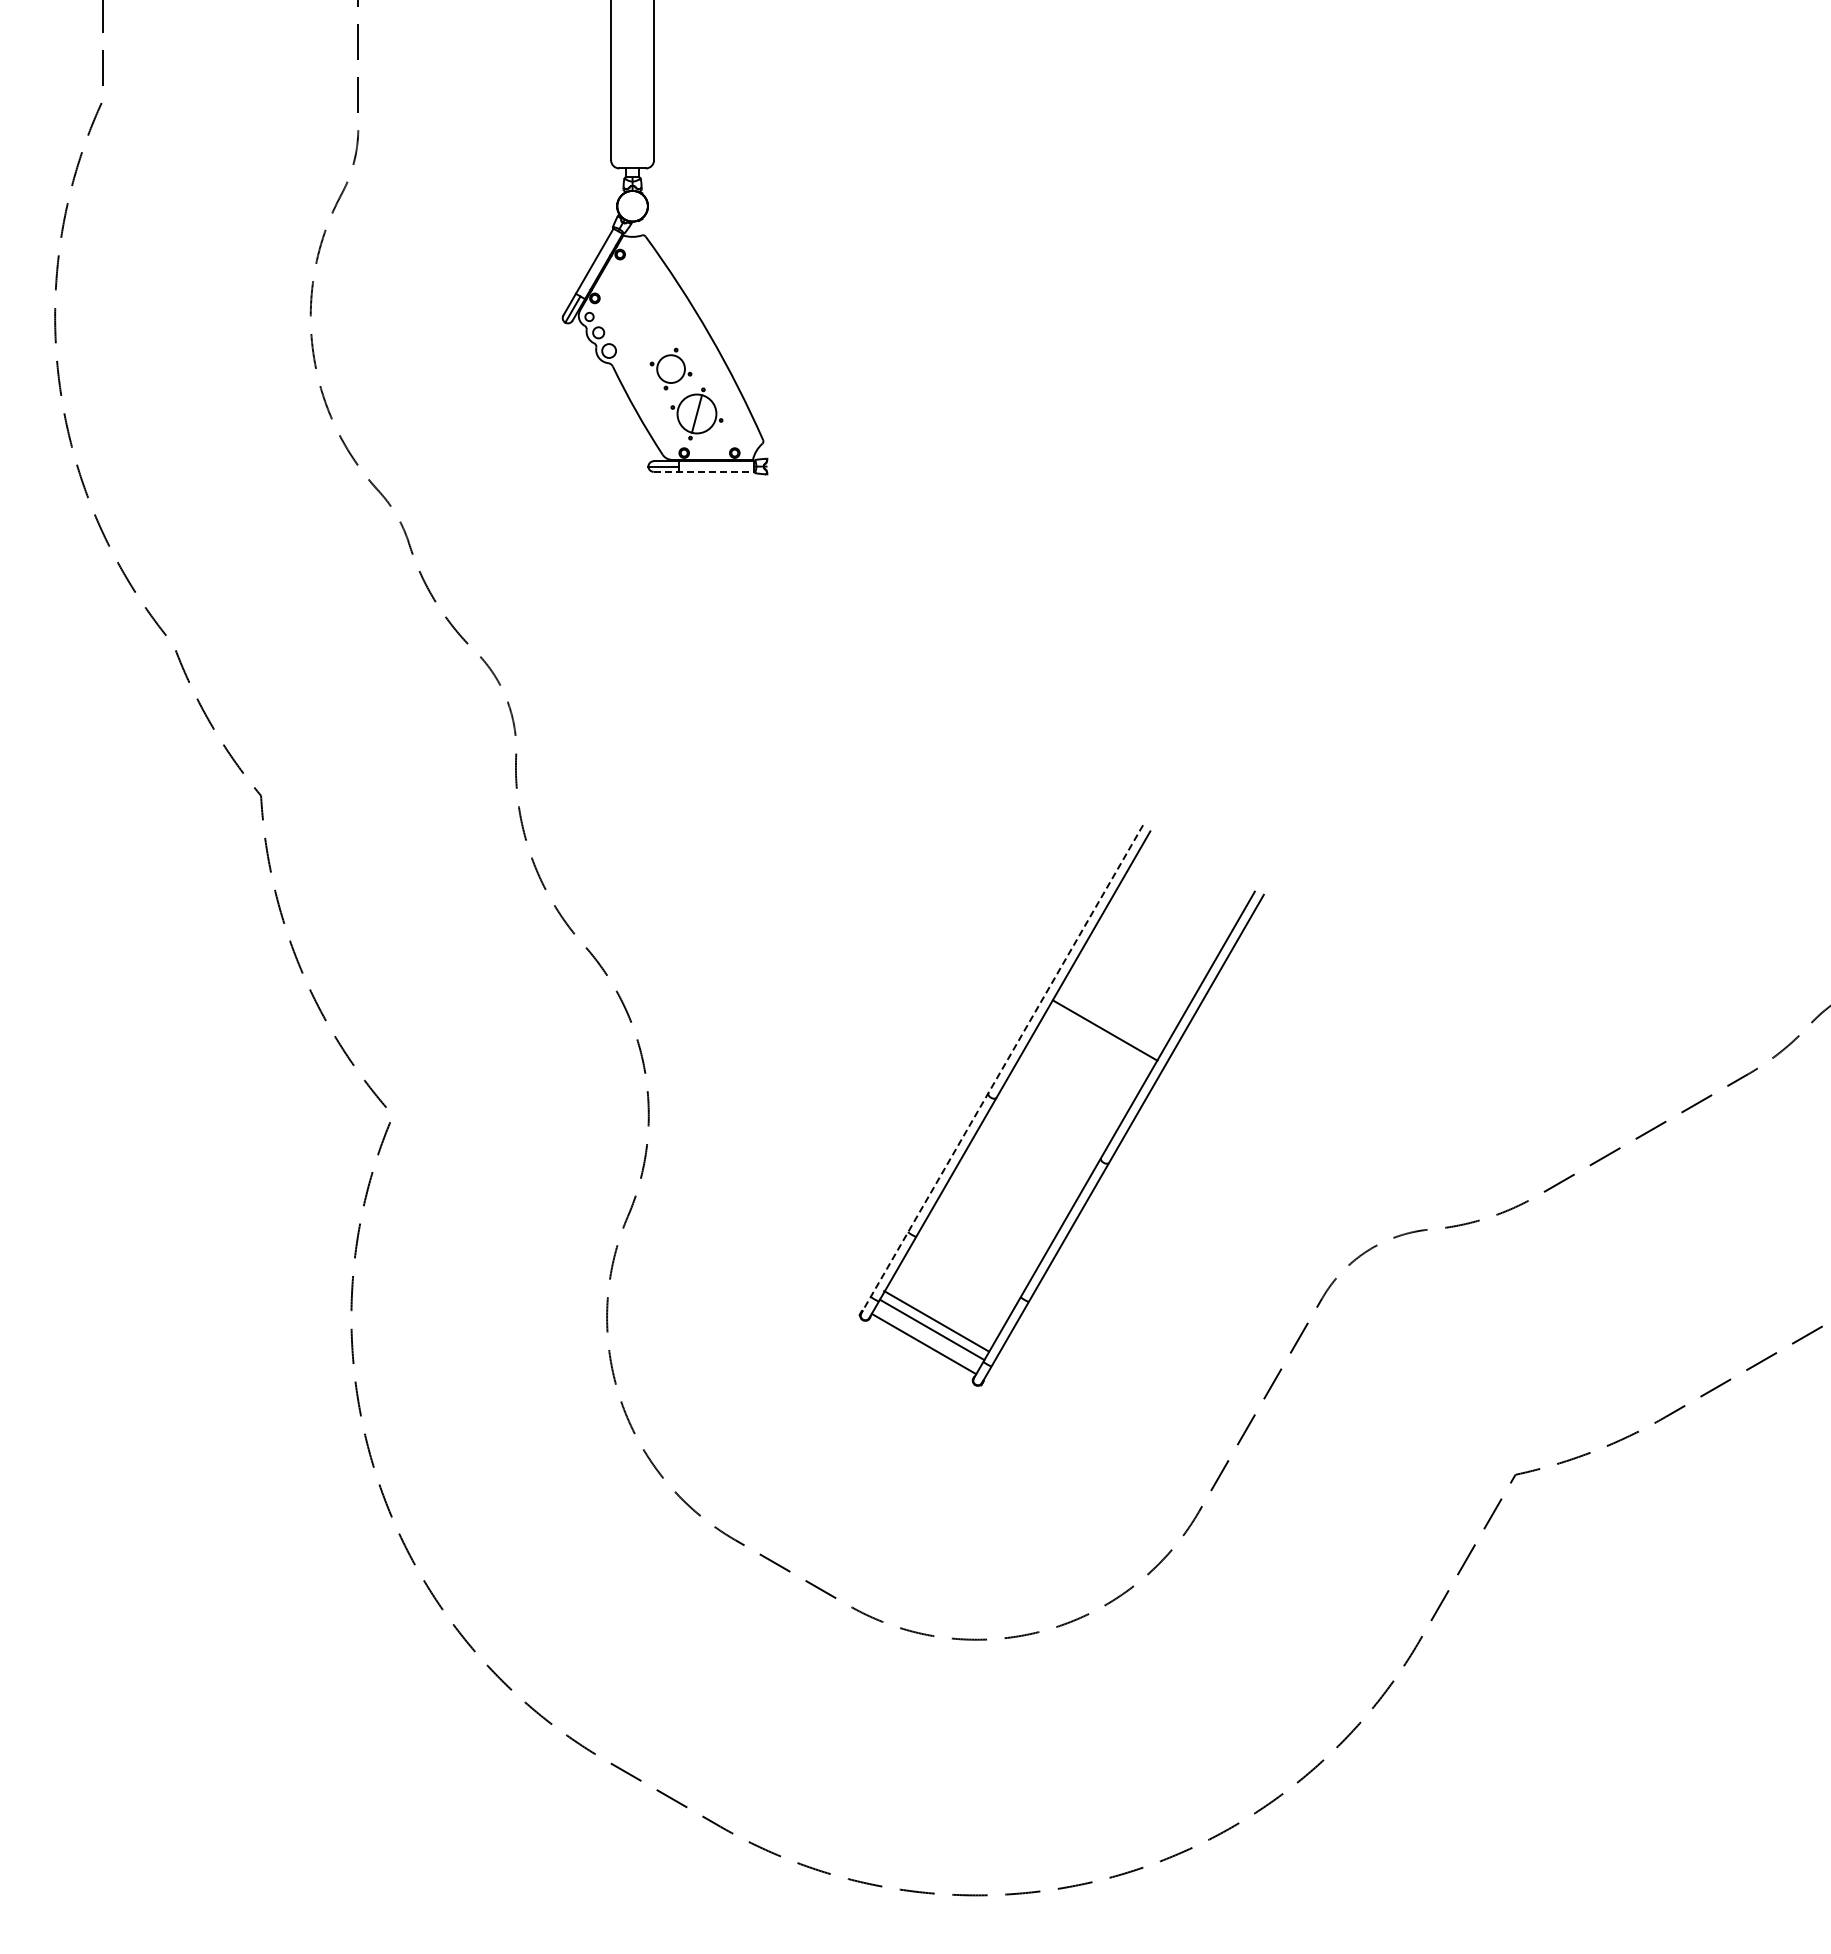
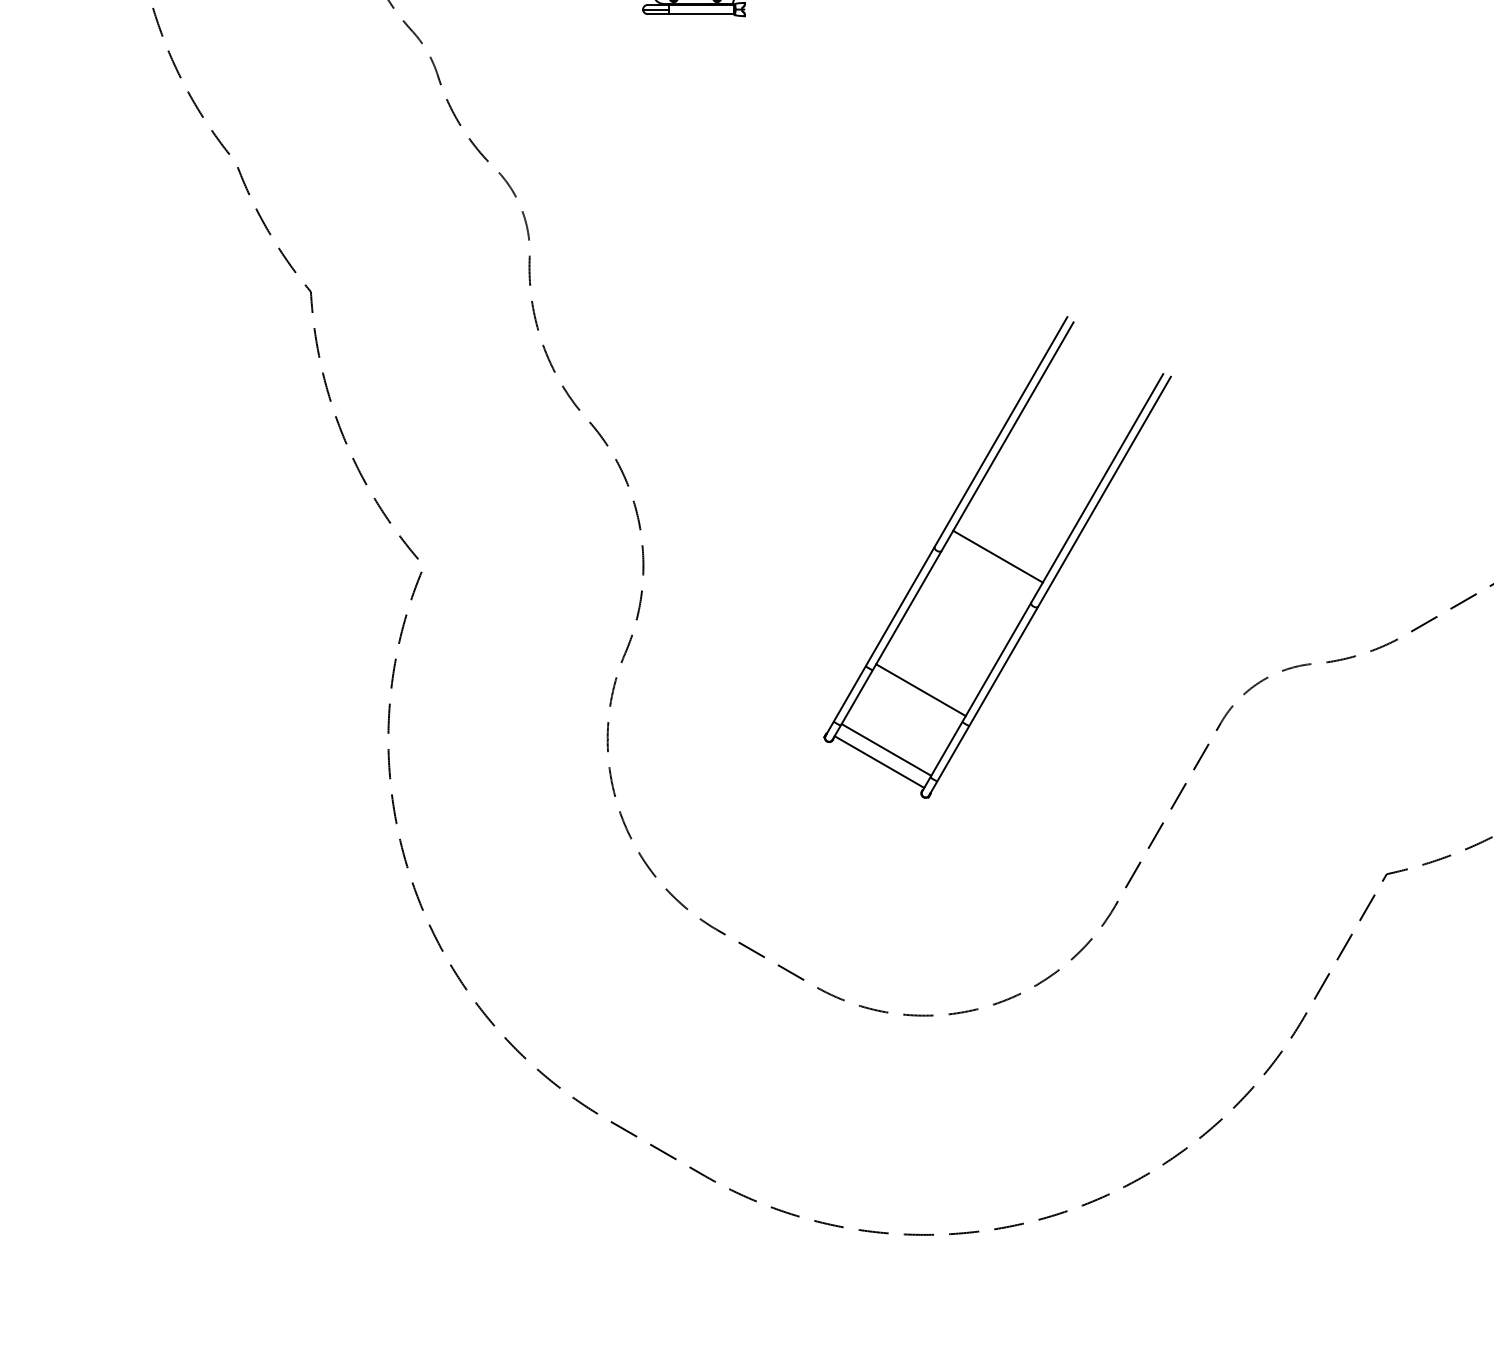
line: (704, 471) -> (691, 13), dashed -> solid
line: (1105, 1030) -> (998, 556), moved
line: (1002, 1069) -> (946, 526), dashed -> solid
line: (936, 1321) -> (921, 690), moved

